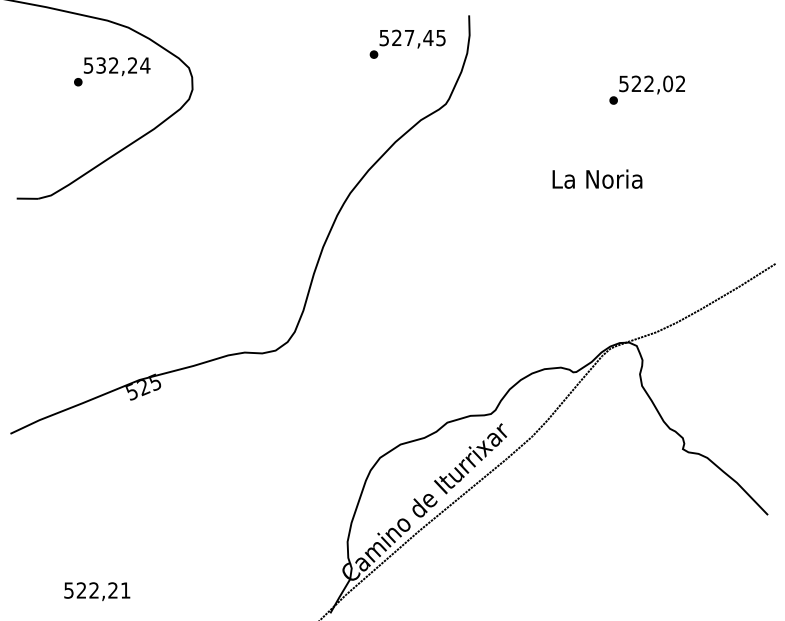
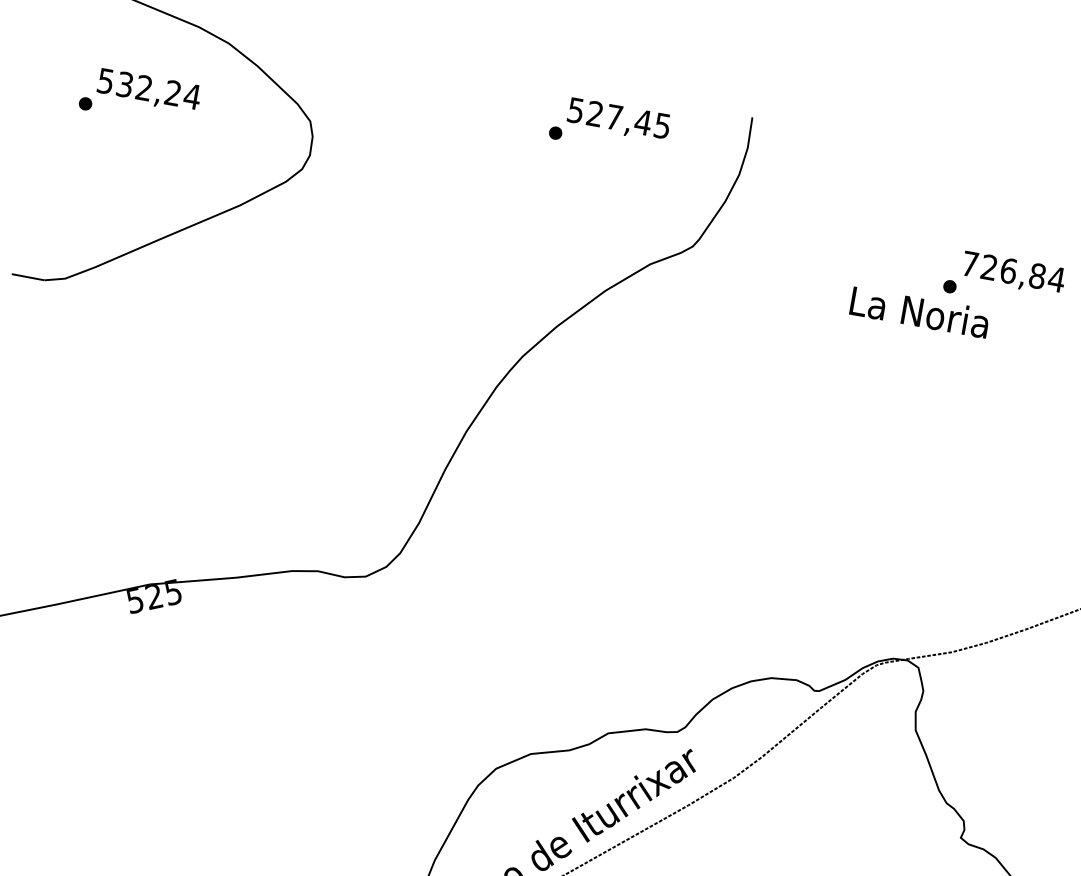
text: (407, 43) -> (609, 125), moved
text: (112, 71) -> (140, 96), moved
text: (652, 83) -> (1013, 271), 522,02 -> 726,84
text: (597, 178) -> (920, 311), moved

